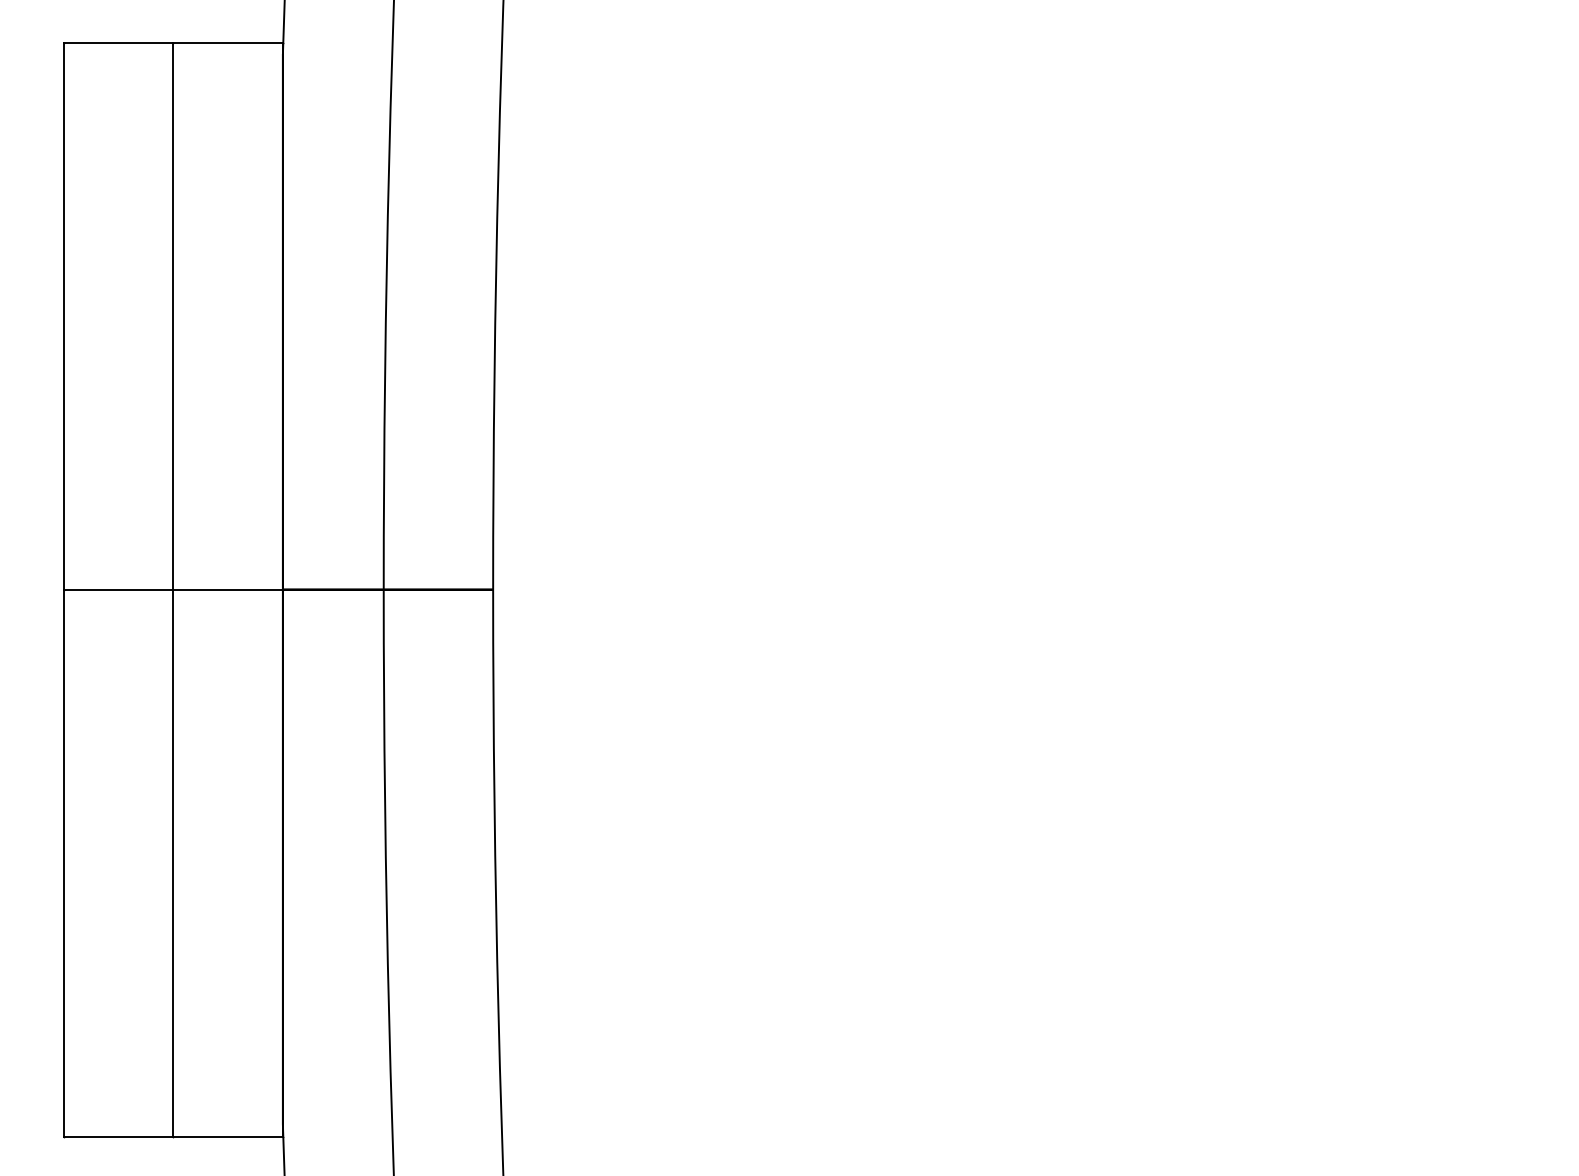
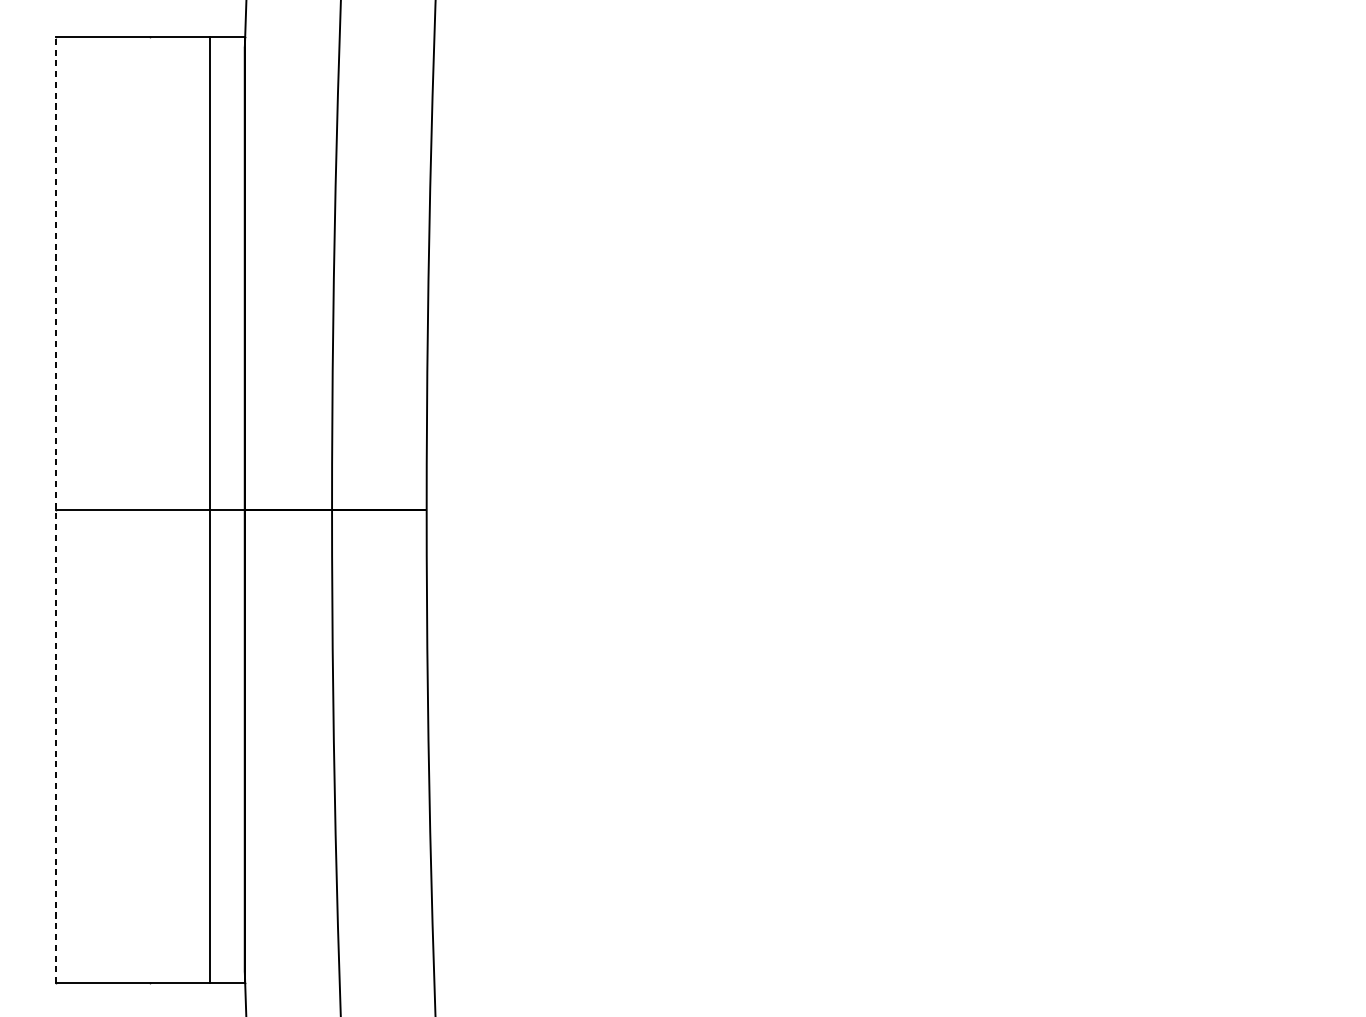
line: (64, 589) -> (55, 509), solid -> dashed
line: (173, 589) -> (209, 509), moved

